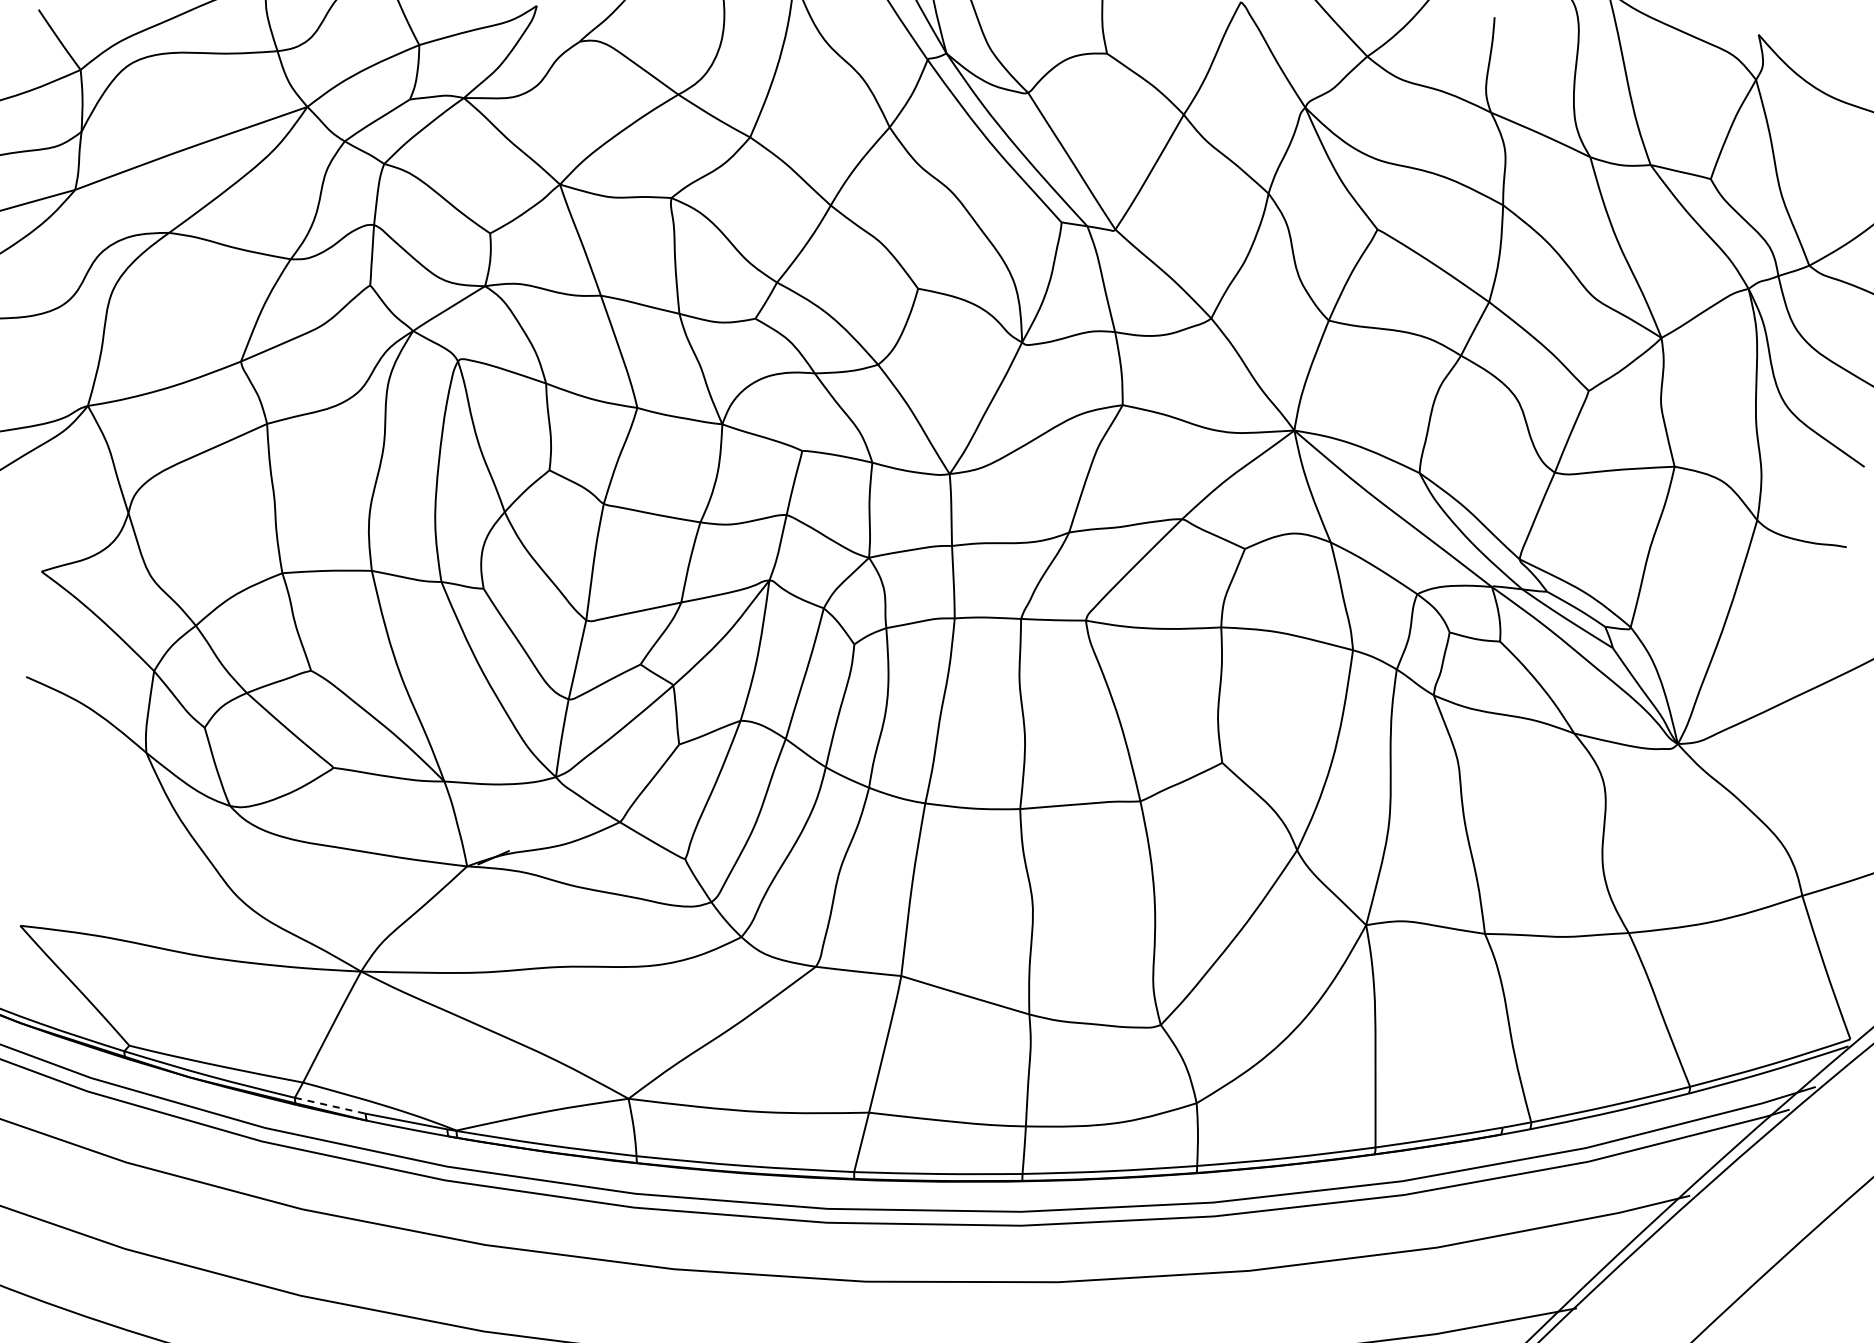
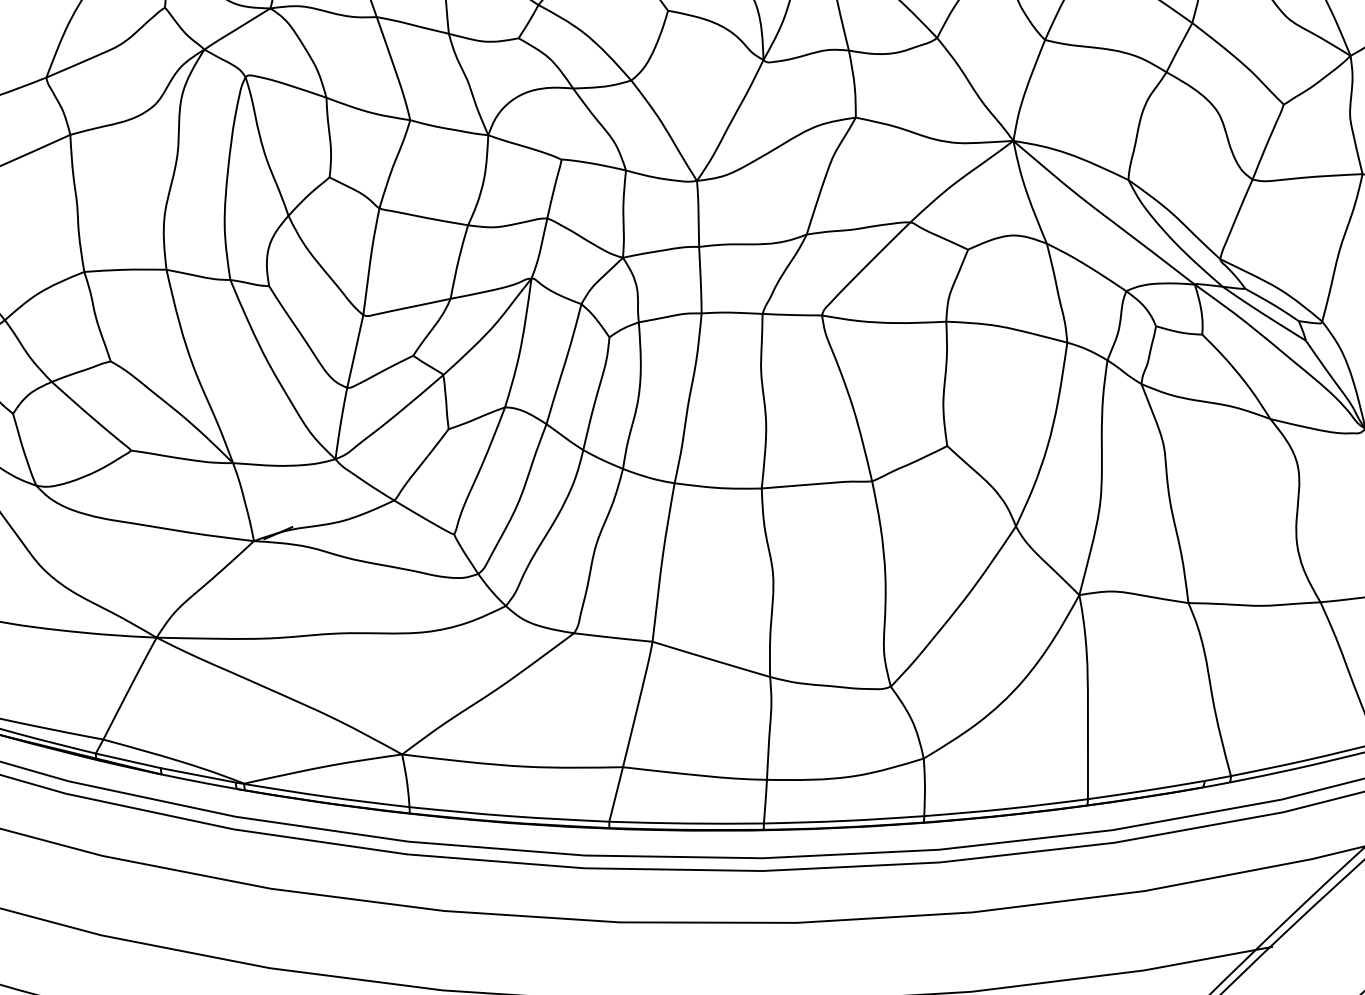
line: (330, 1105) -> (128, 760), dashed -> solid

